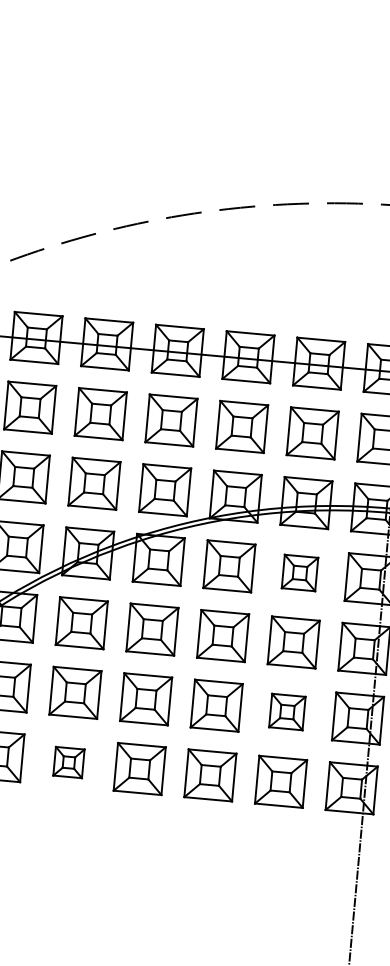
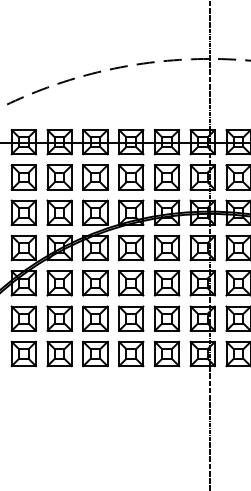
part: (298, 573) -> (166, 248), size x1.43
part: (286, 711) -> (166, 318), size x1.43
part: (68, 761) -> (59, 353), size x1.67

